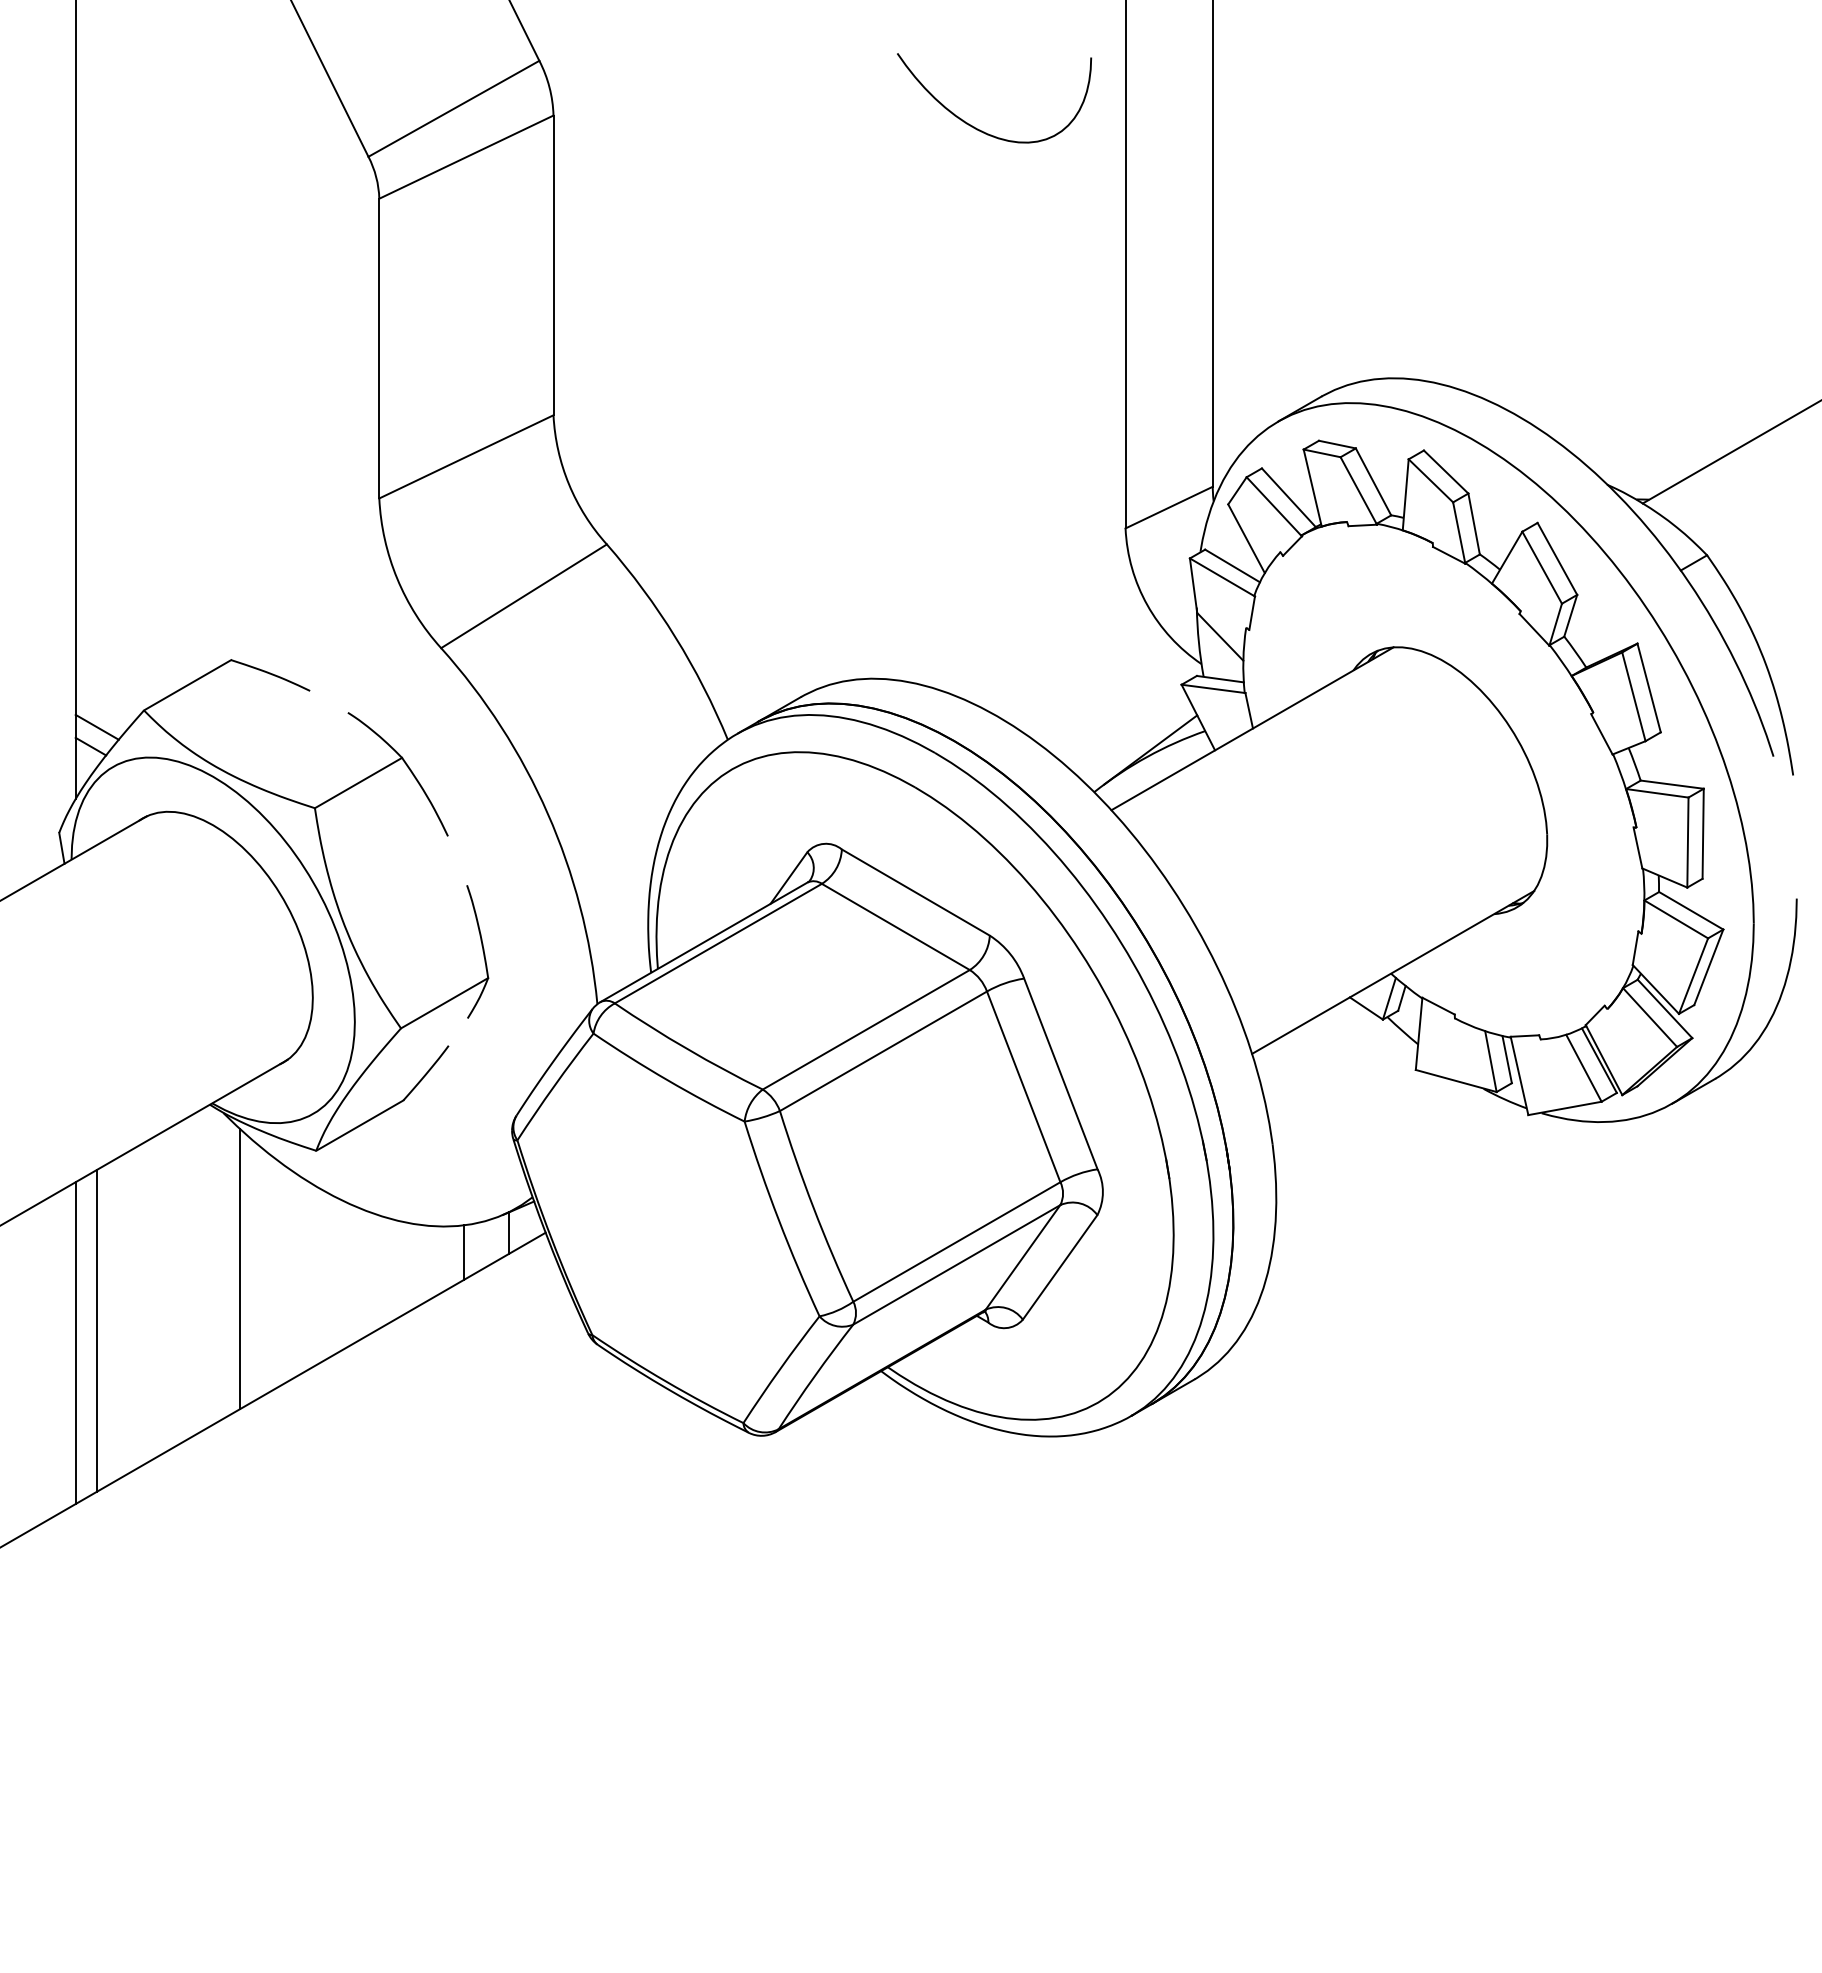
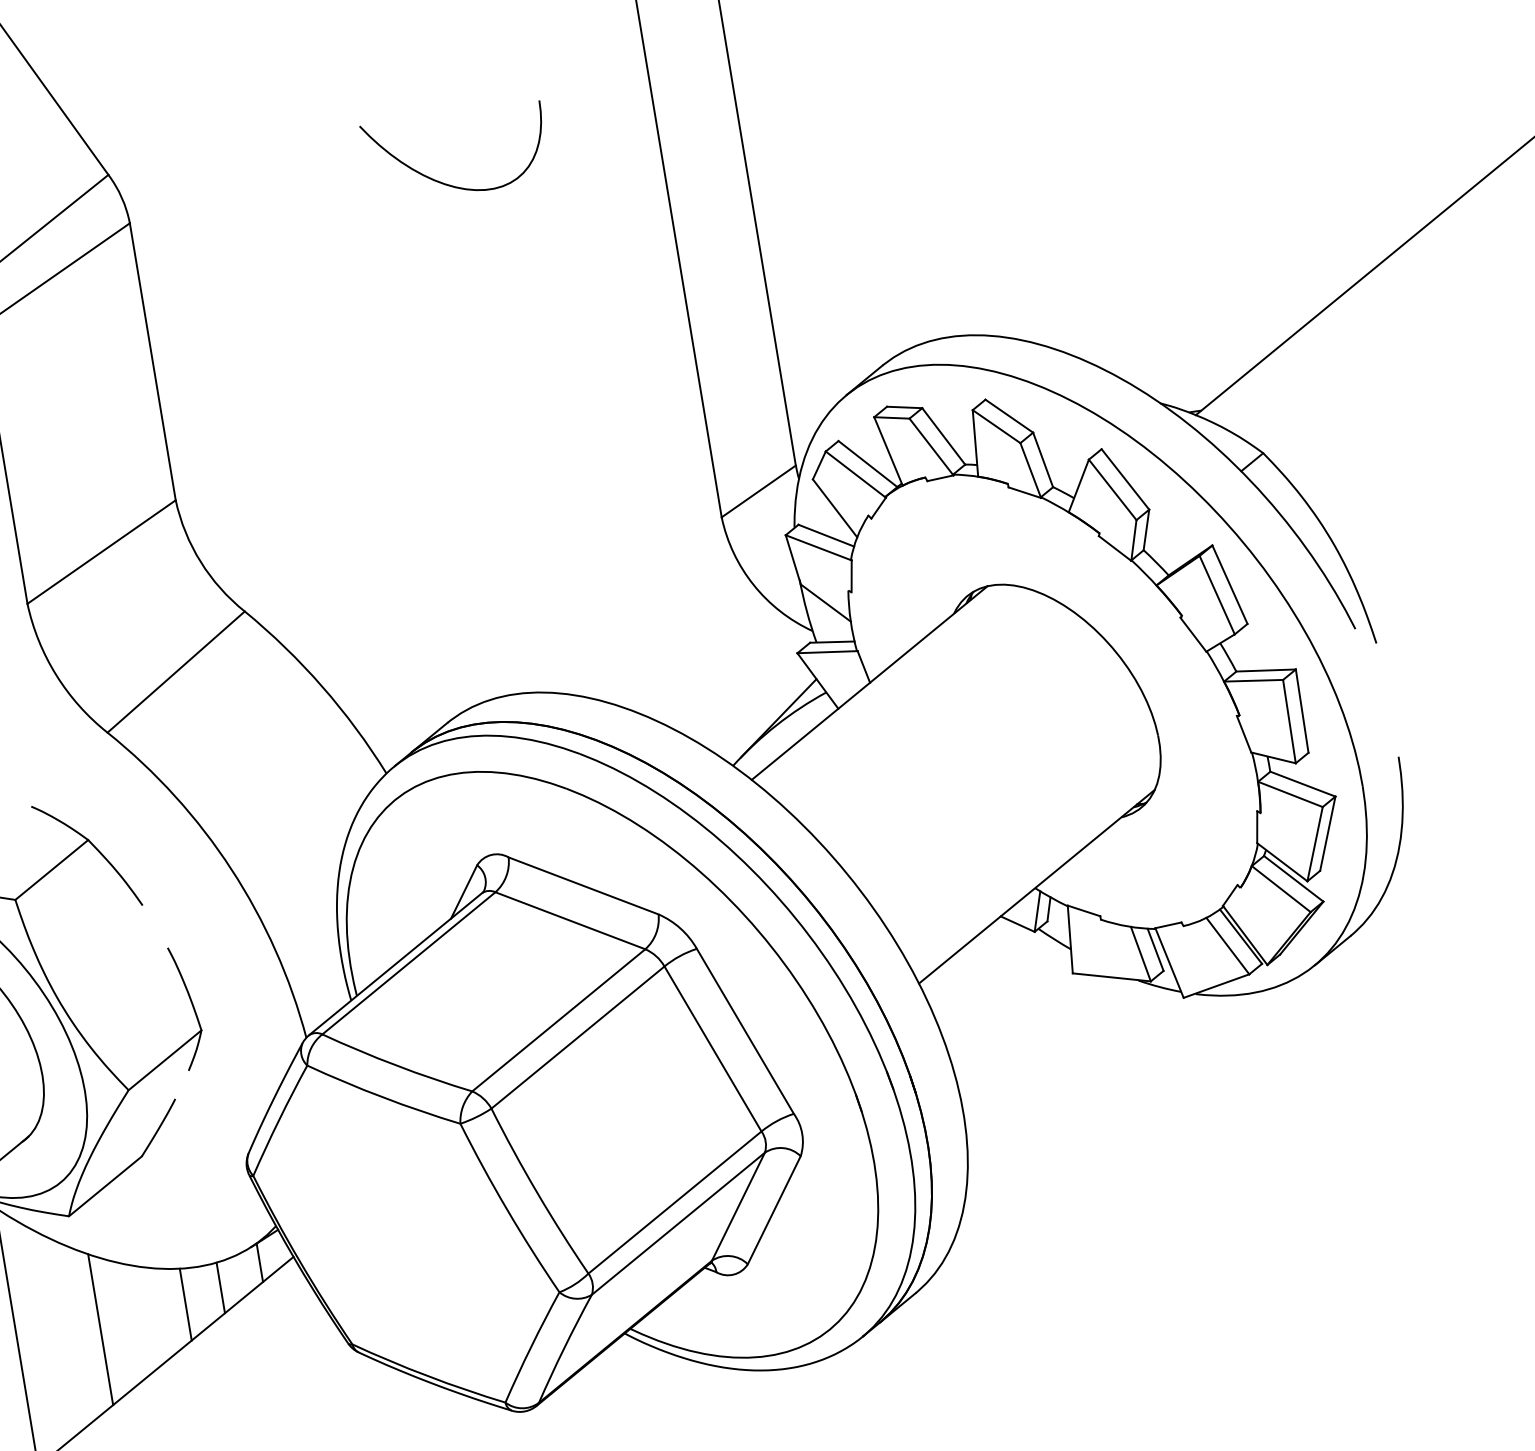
curve: (980, 129) -> (448, 183), moved
line: (423, 1264) -> (185, 1304), added
line: (329, 1275) -> (100, 1329), added

